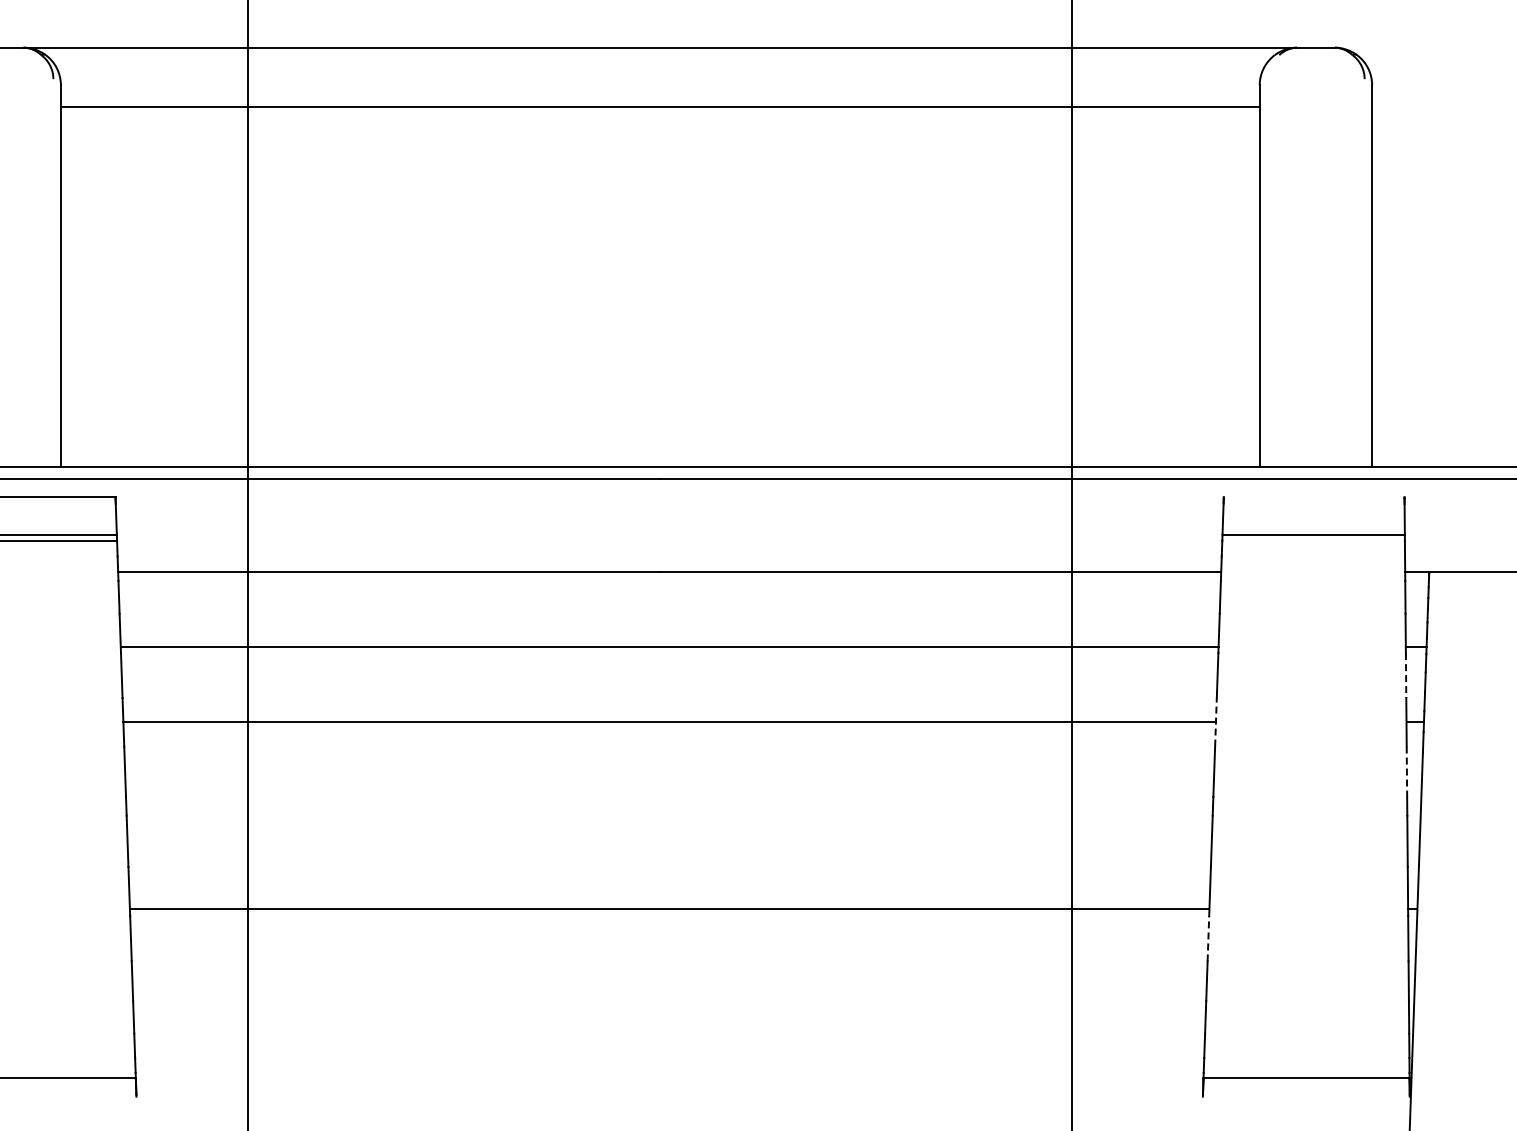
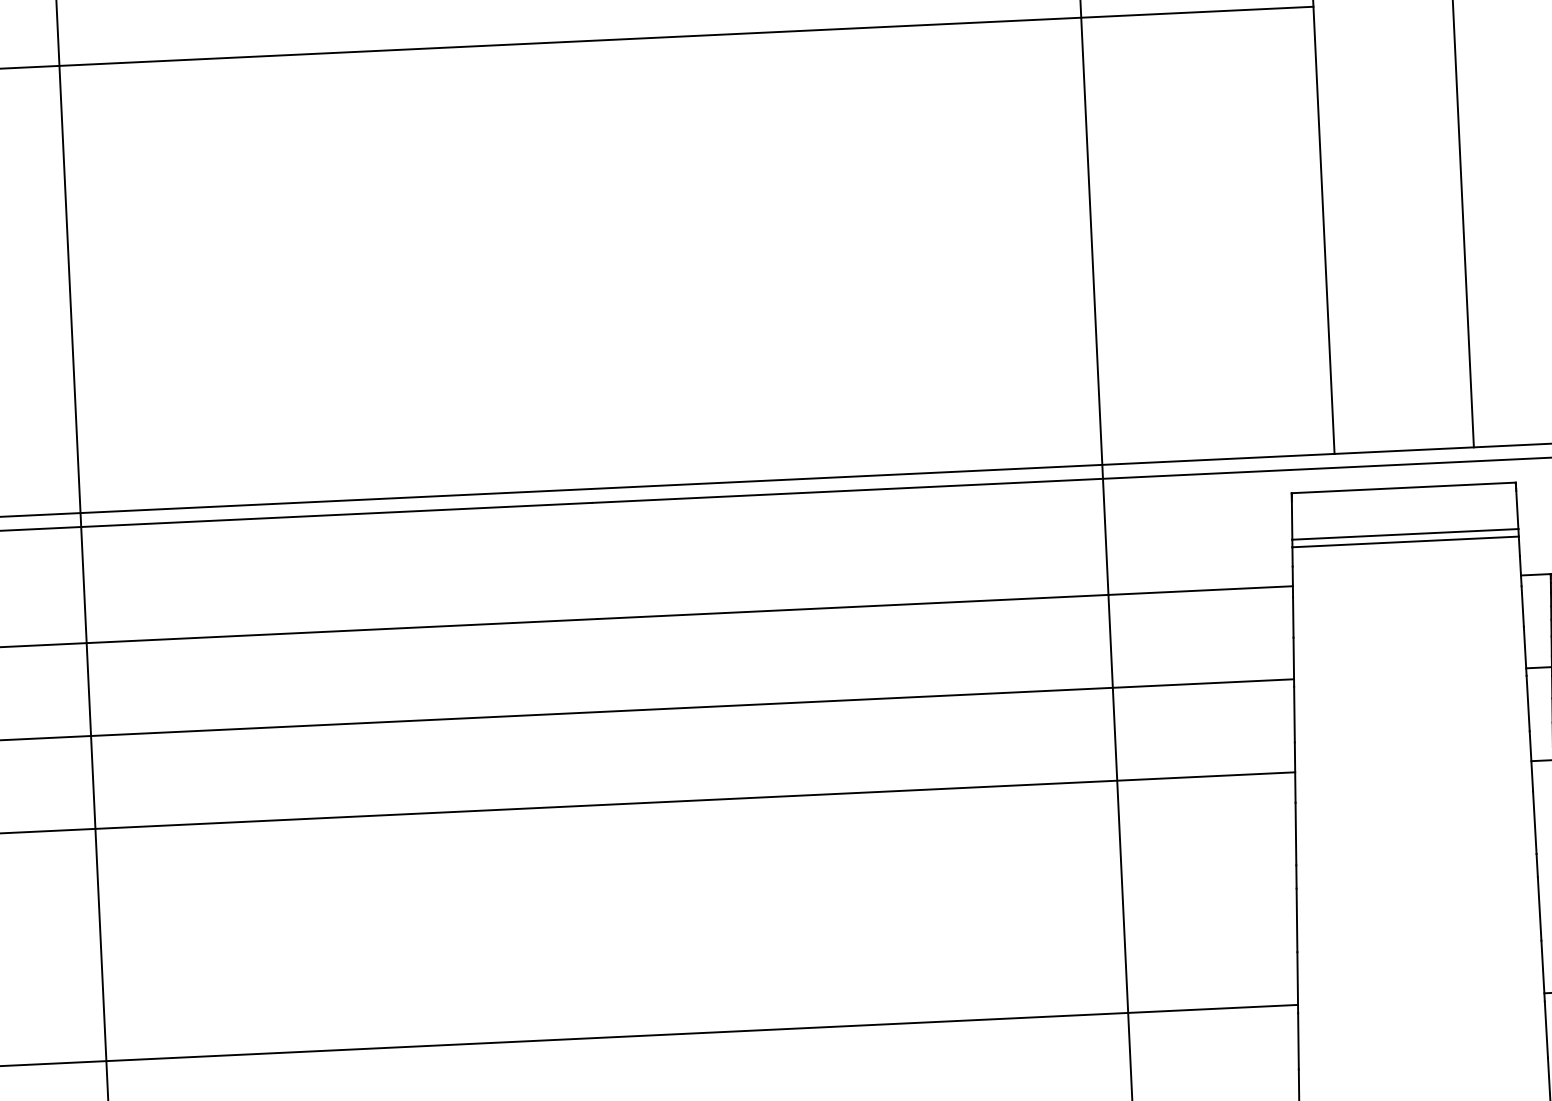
line: (1313, 497) -> (1402, 488), added
line: (1313, 540) -> (1405, 541), added
line: (1406, 676) -> (1528, 704), dashed -> solid
line: (1215, 721) -> (1294, 771), dashed -> solid
line: (1406, 772) -> (1534, 823), dashed -> solid
line: (1208, 938) -> (1298, 1041), dashed -> solid

